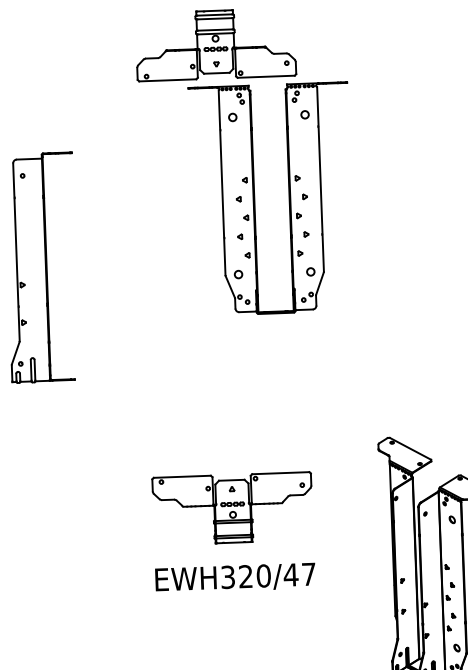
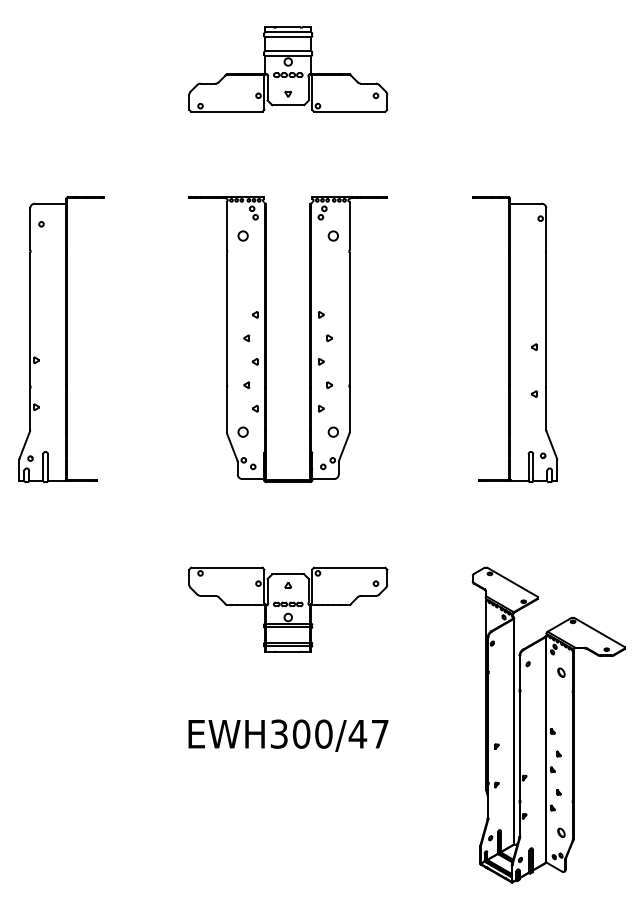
part: (254, 199) -> (266, 339), moved
part: (405, 254) -> (515, 339), added
part: (232, 508) -> (288, 609), moved
text: (245, 576) -> (301, 733), EWH320/47 -> EWH300/47

